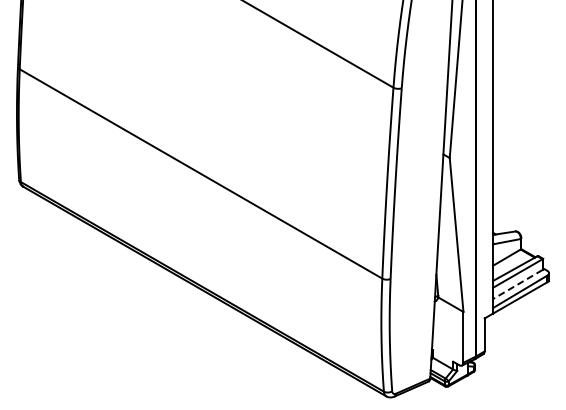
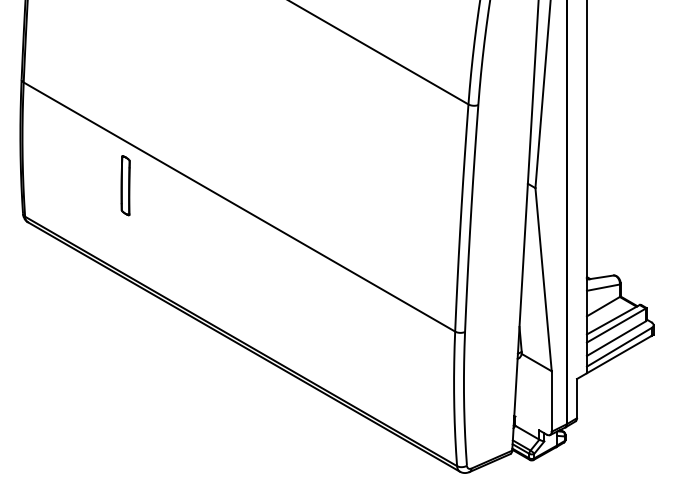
part: (105, 155) -> (125, 185), added
line: (517, 284) -> (616, 338), dashed -> solid

